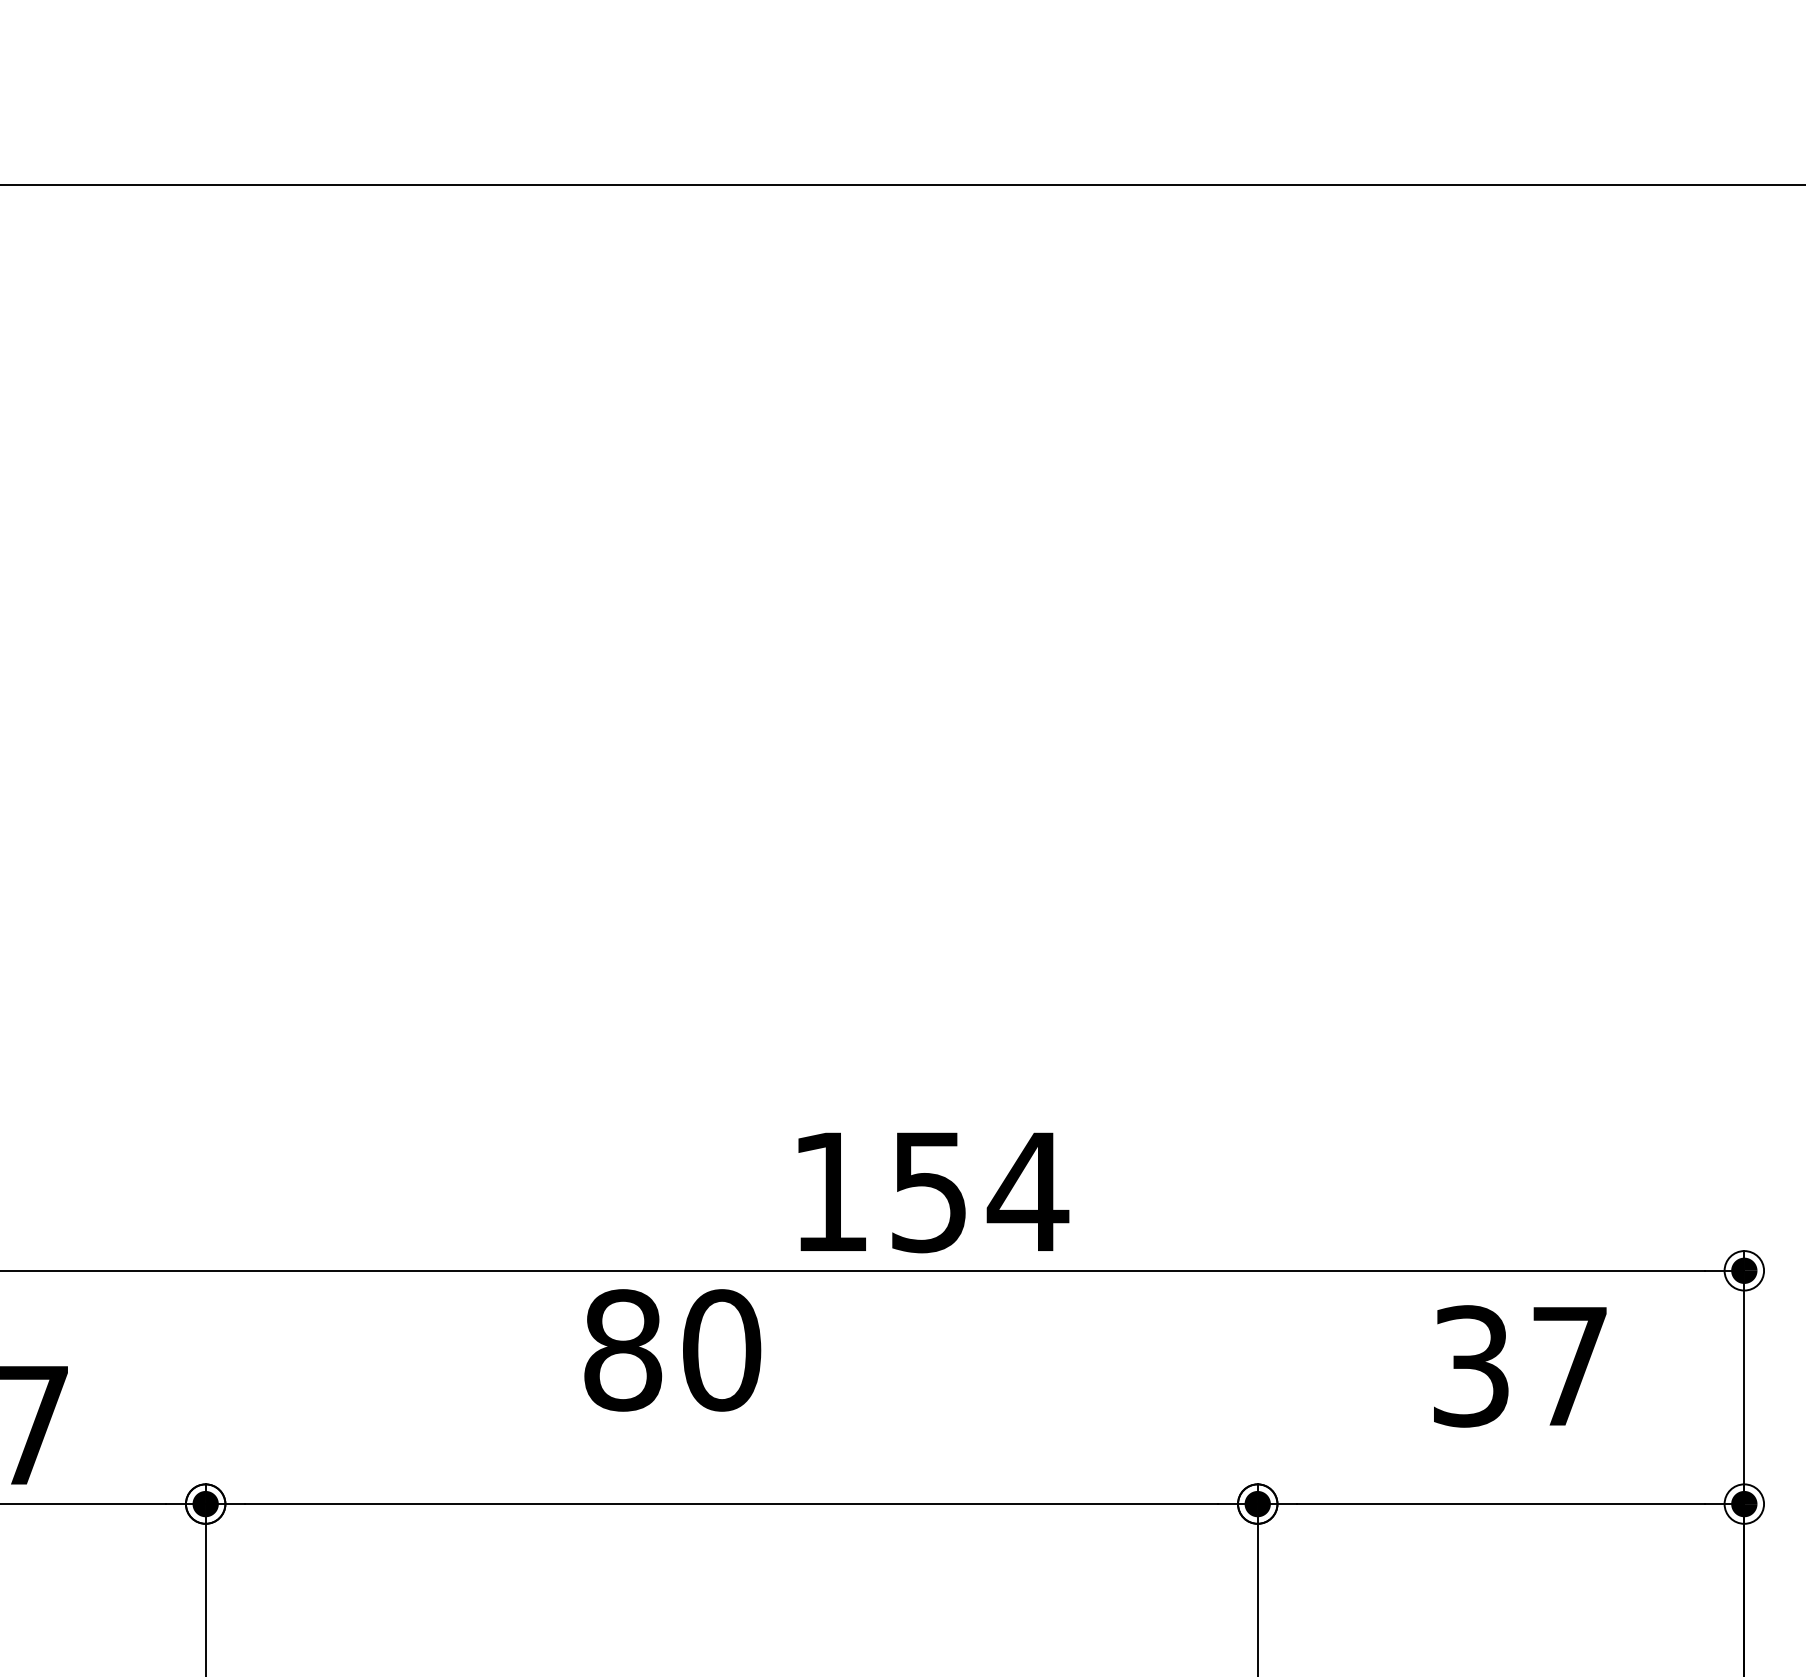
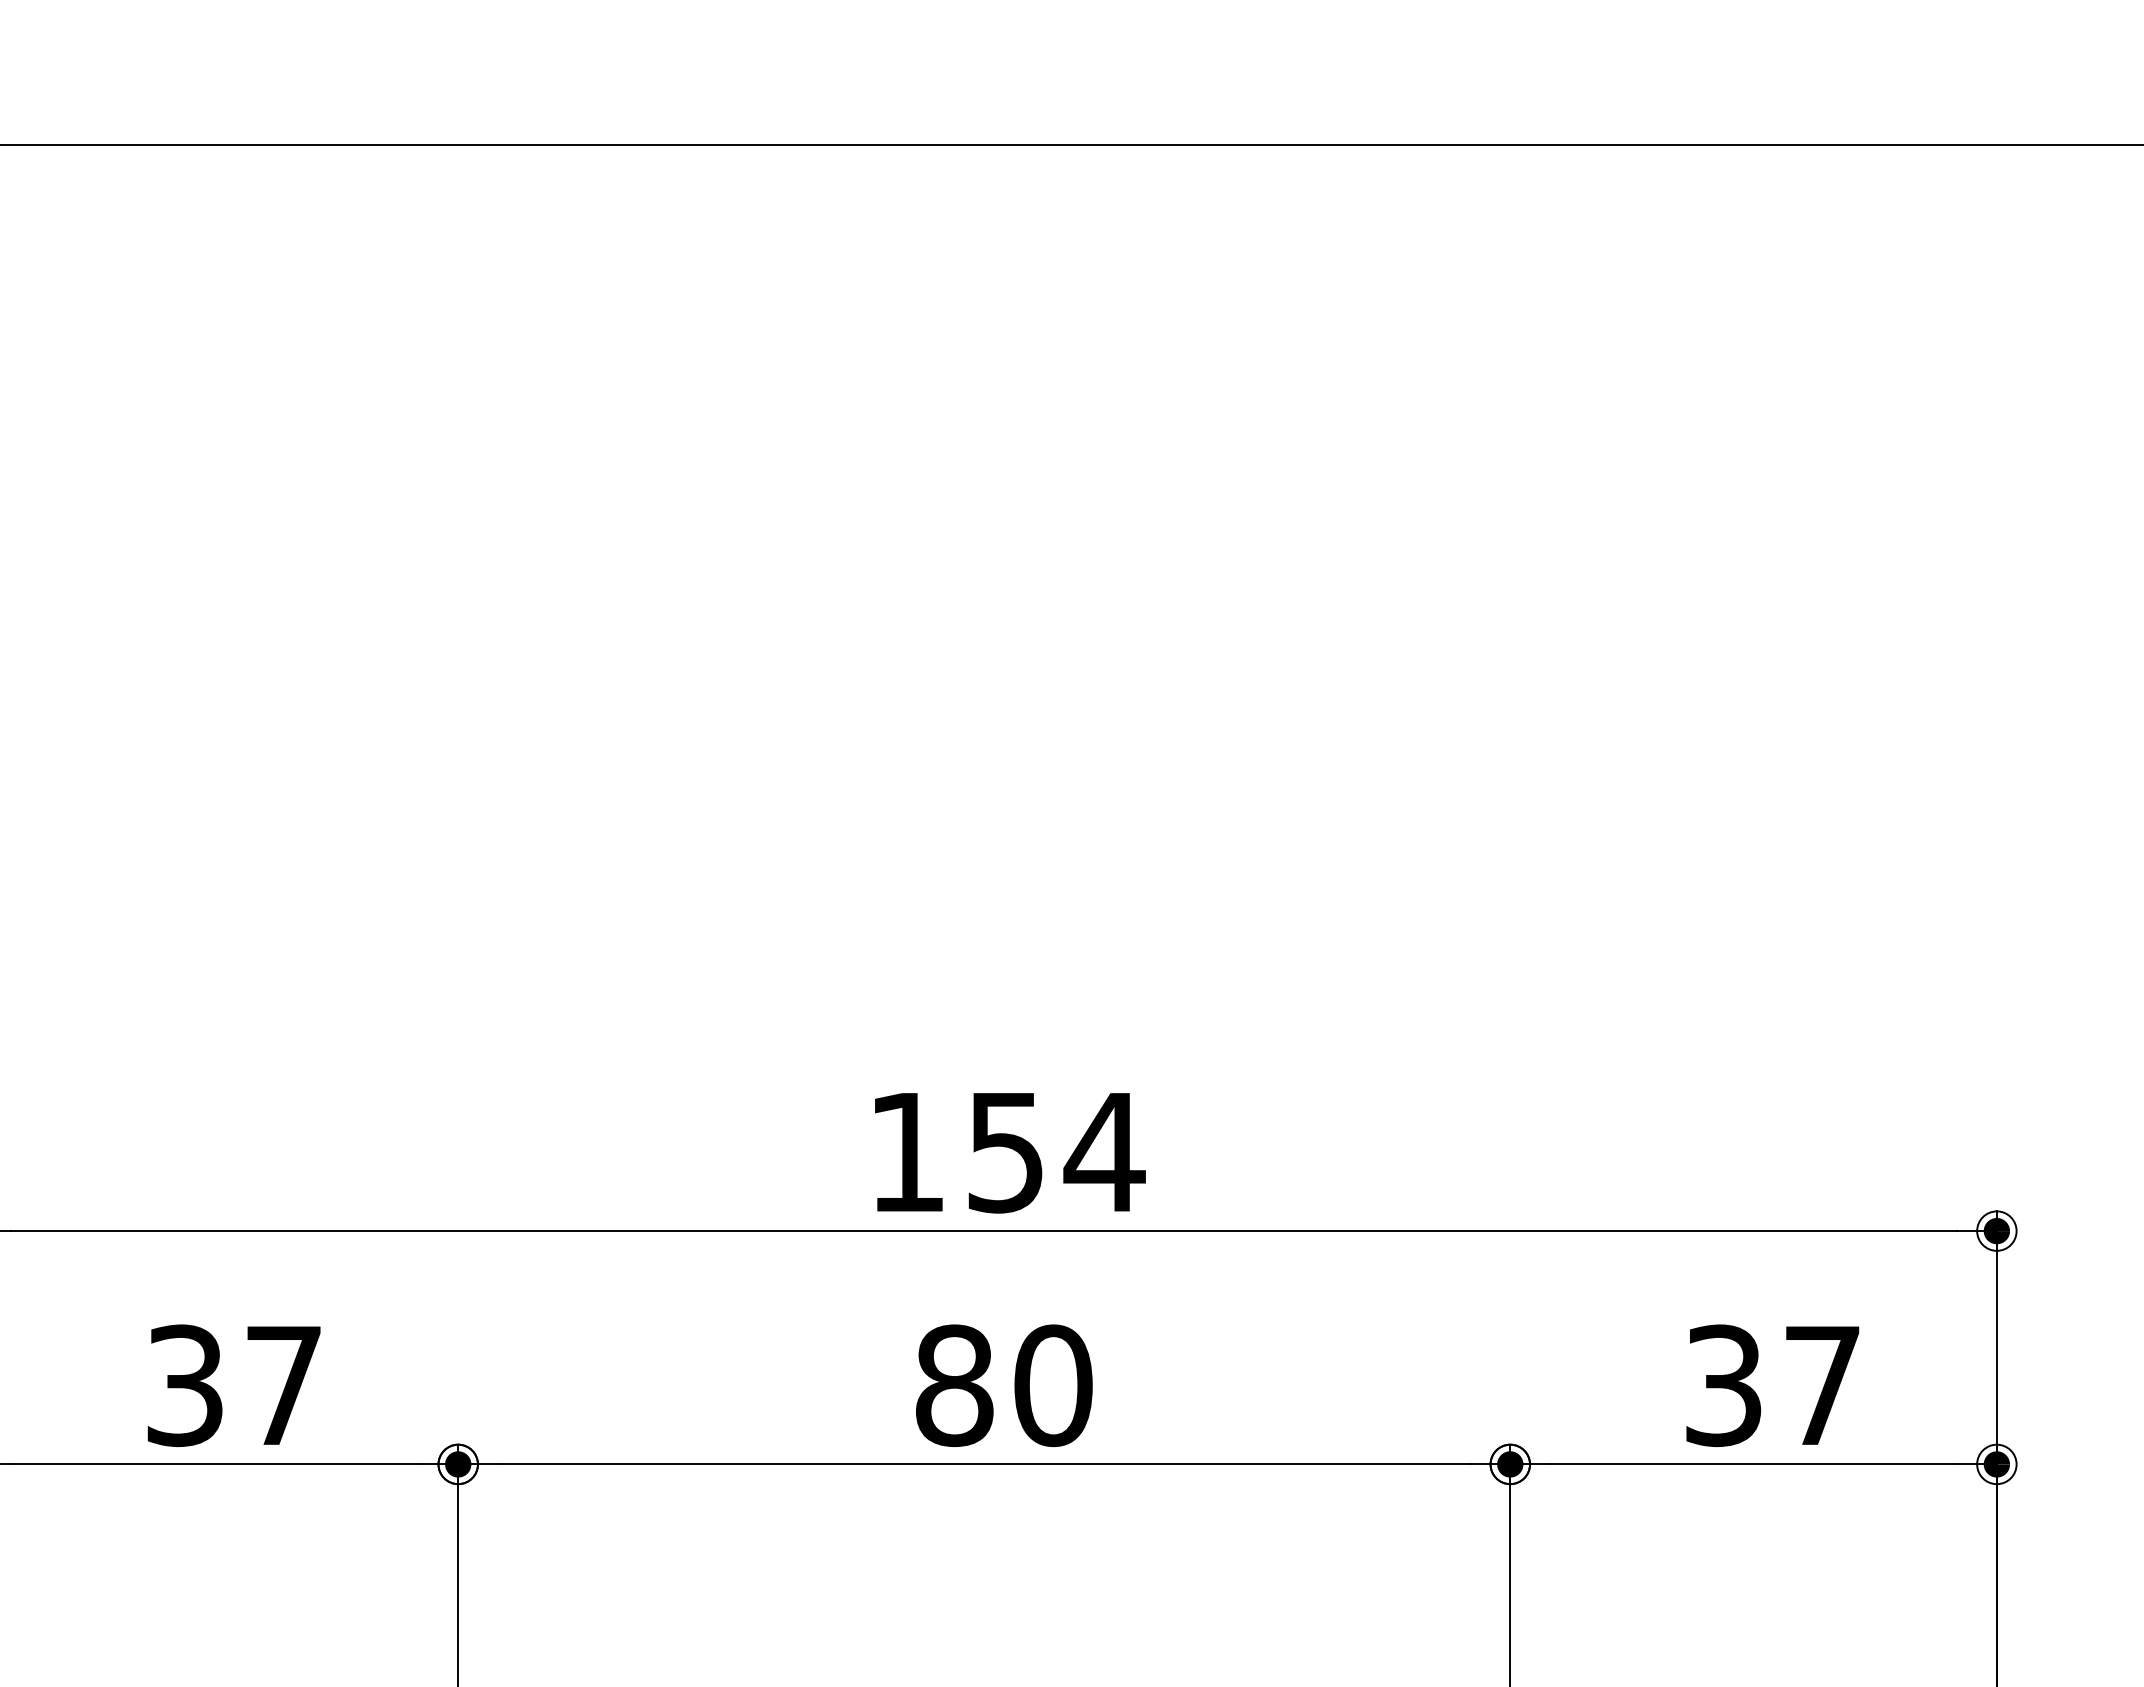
text: (933, 1193) -> (1010, 1153), moved
text: (672, 1350) -> (1004, 1385), moved
text: (1519, 1366) -> (1772, 1385), moved

